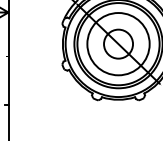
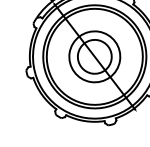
circle: (118, 44) -> (94, 57), size x0.7

